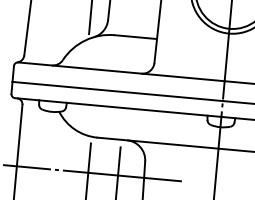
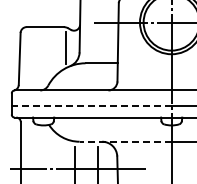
line: (117, 91) -> (91, 105), solid -> dashed
line: (157, 142) -> (125, 141), solid -> dashed

